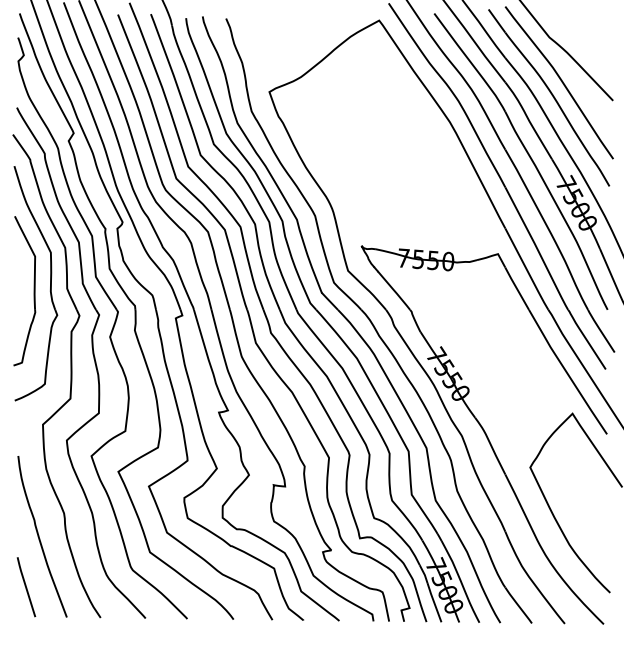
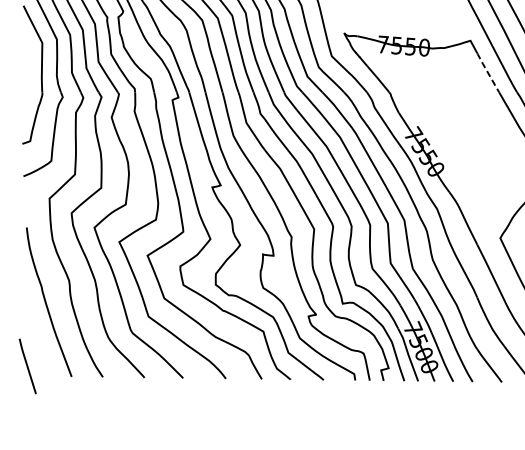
line: (516, 287) -> (487, 71), solid -> dashed
line: (26, 587) -> (27, 366), moved

